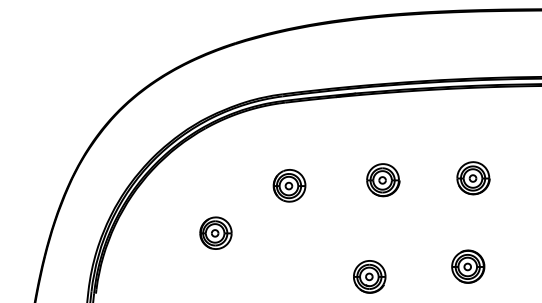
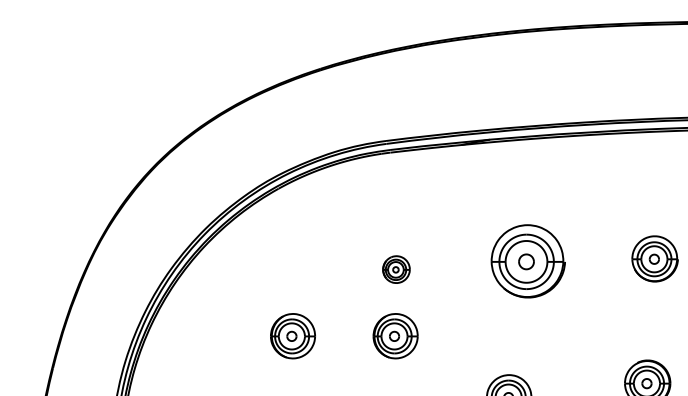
part: (383, 180) -> (528, 262), size x1.6
part: (289, 185) -> (396, 269), size x0.6
part: (288, 232) -> (394, 335), added

